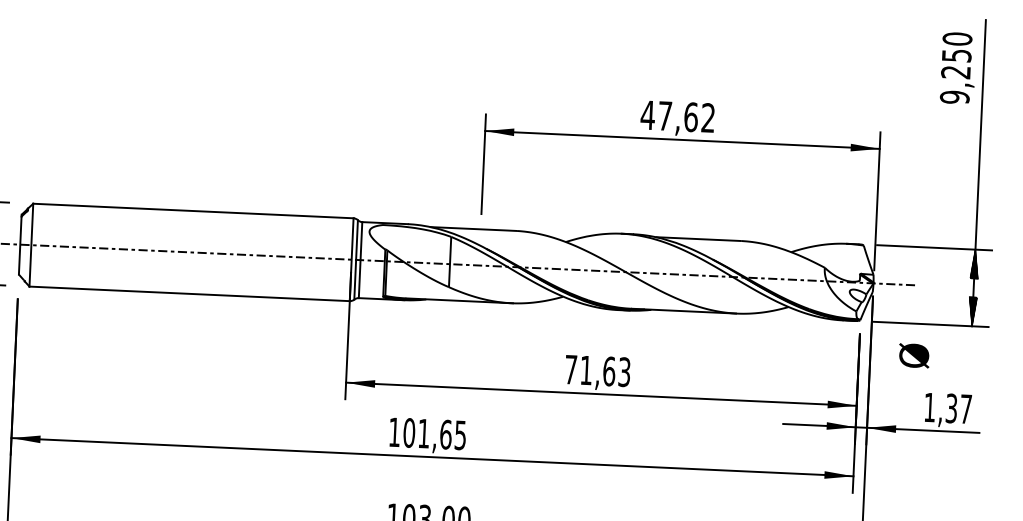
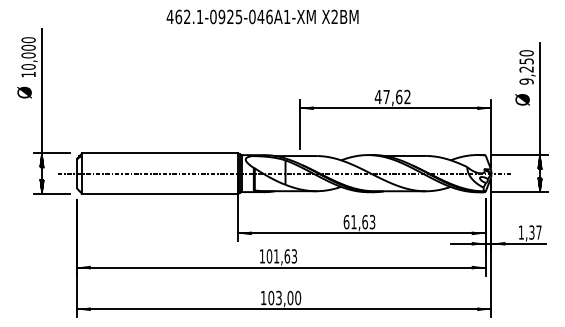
text: (913, 355) -> (522, 99), moved
text: (571, 368) -> (346, 221), 71,63 -> 61,63
text: (460, 433) -> (294, 255), 101,65 -> 101,63

